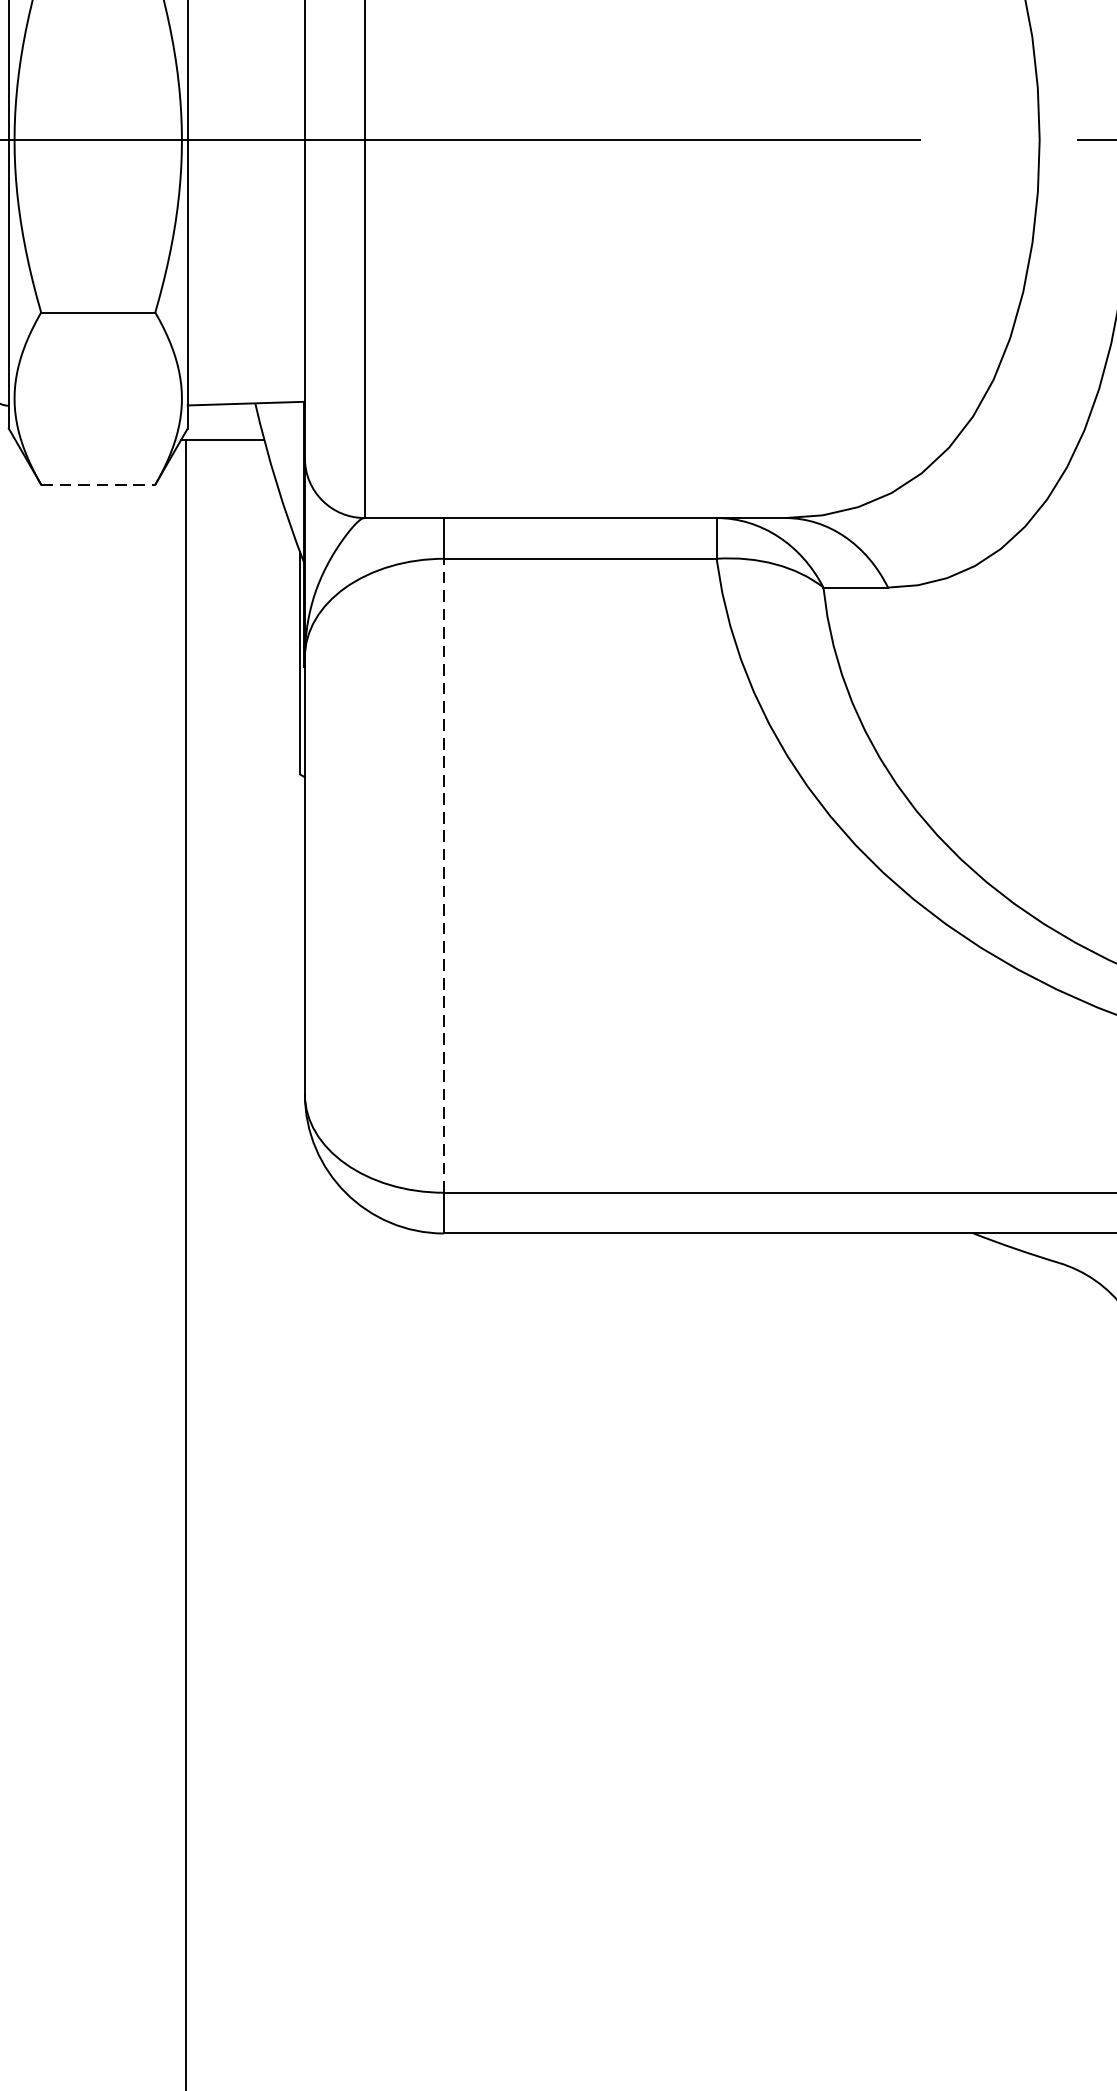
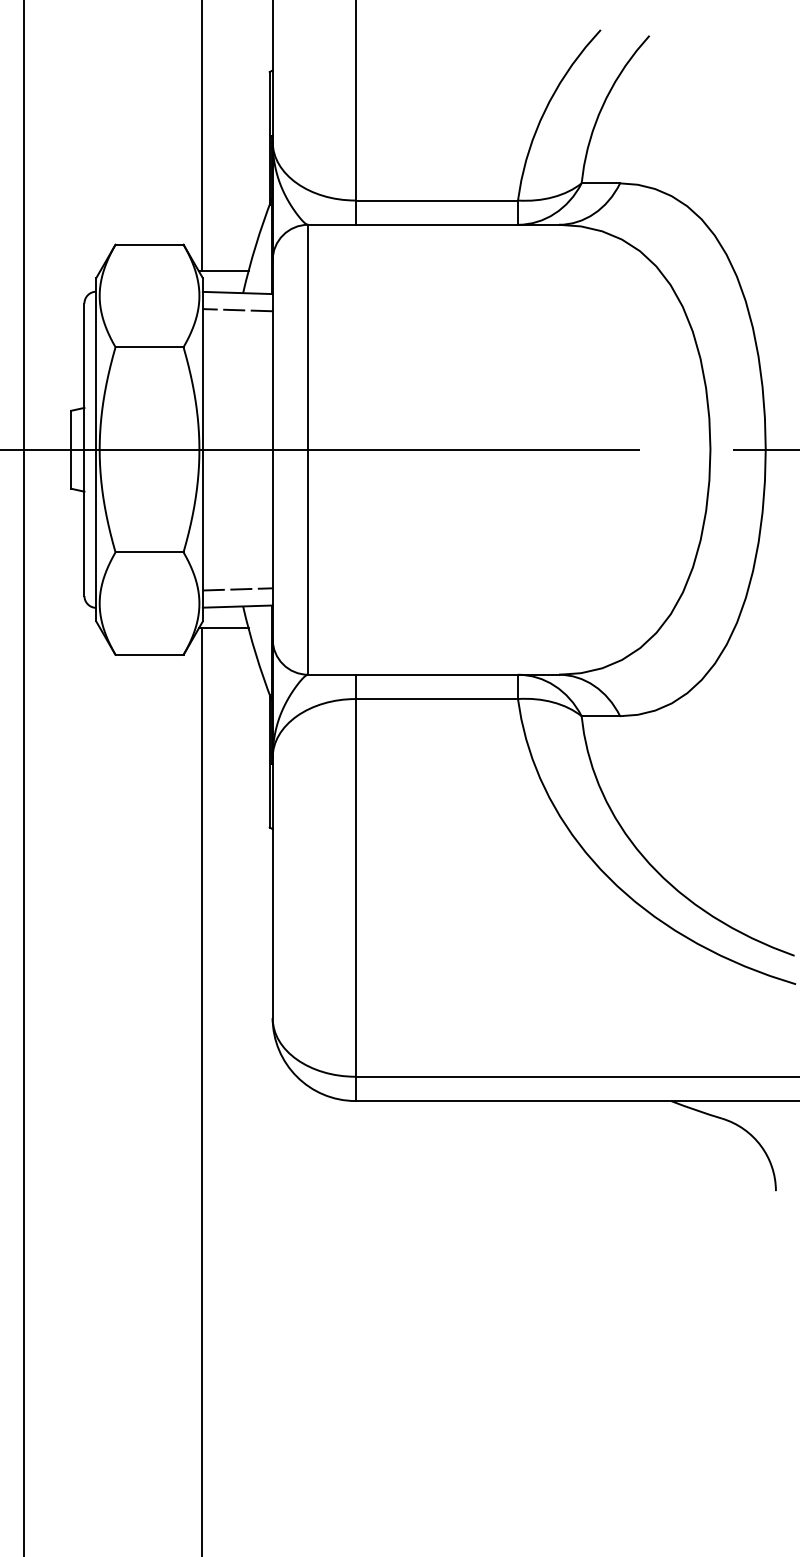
line: (245, 374) -> (237, 589), added
line: (99, 484) -> (150, 654), dashed -> solid
line: (443, 875) -> (355, 887), dashed -> solid

